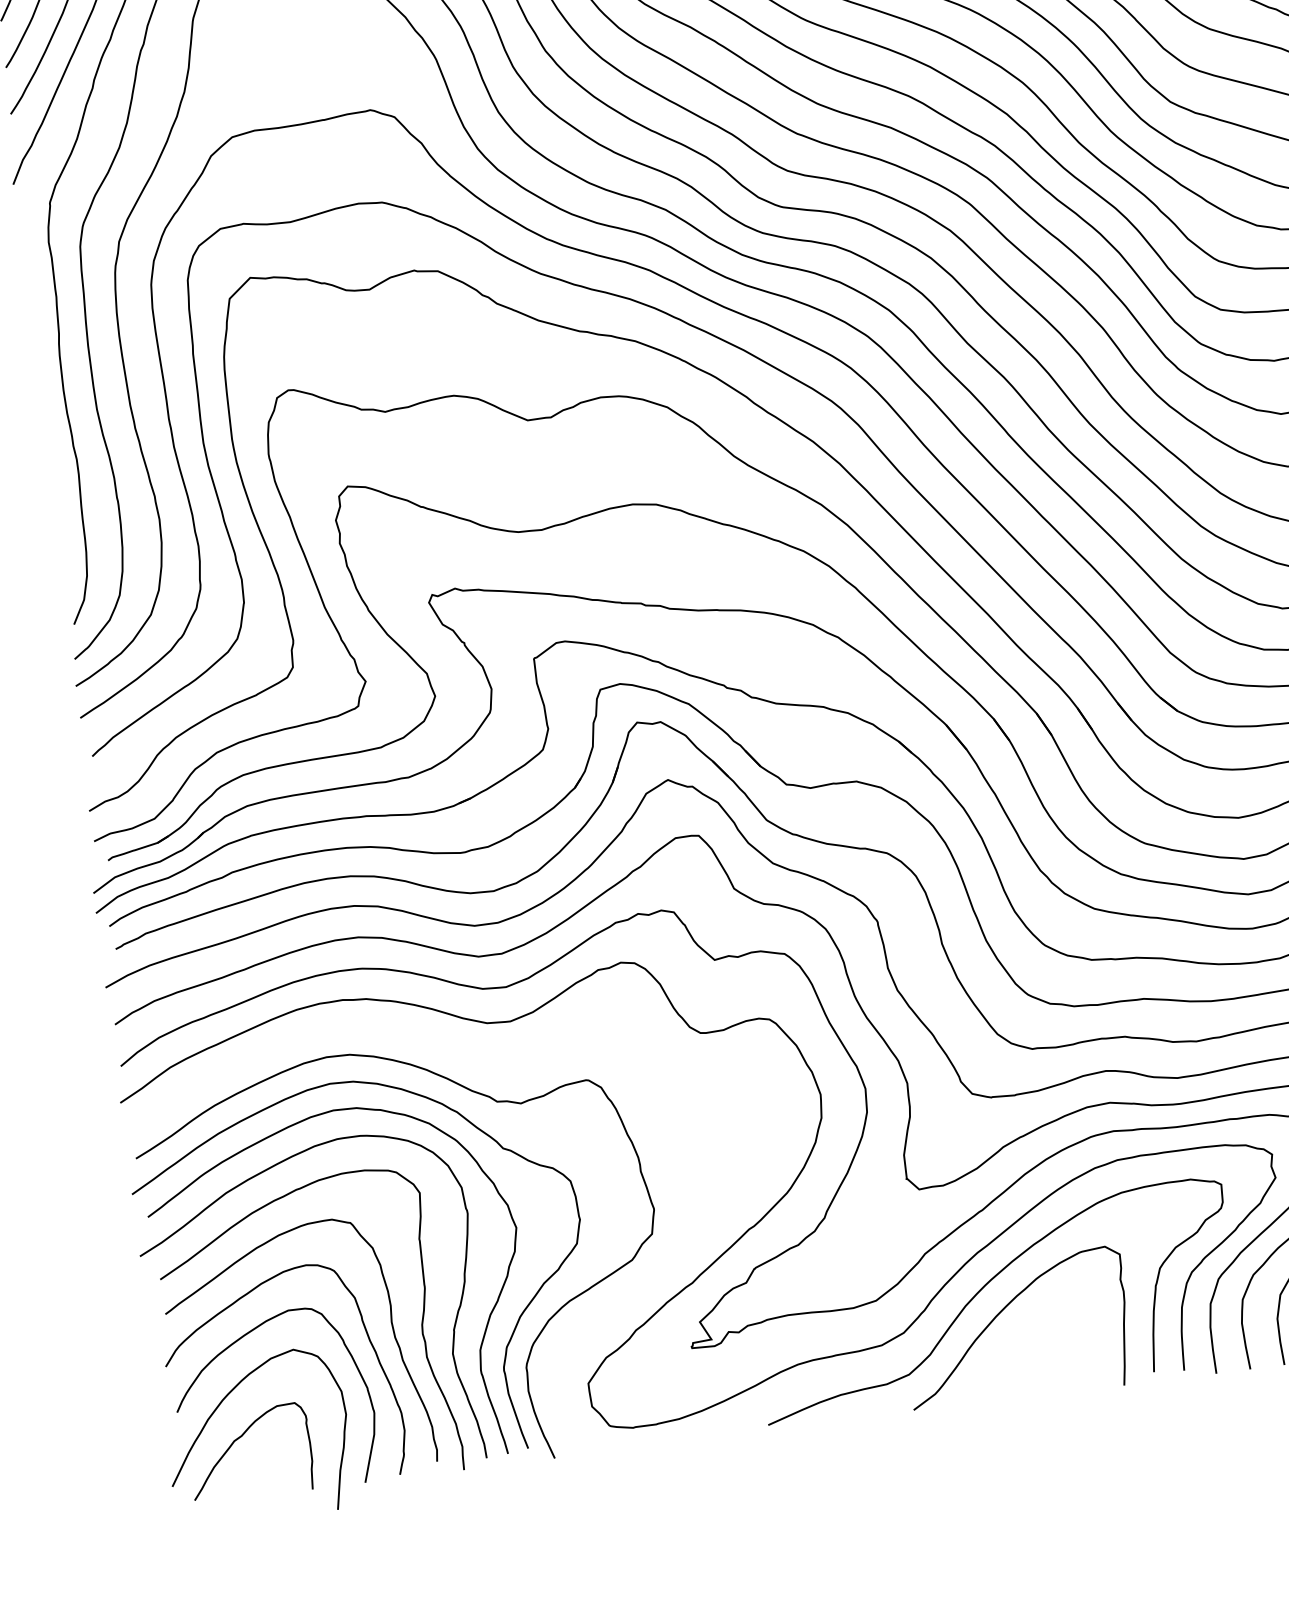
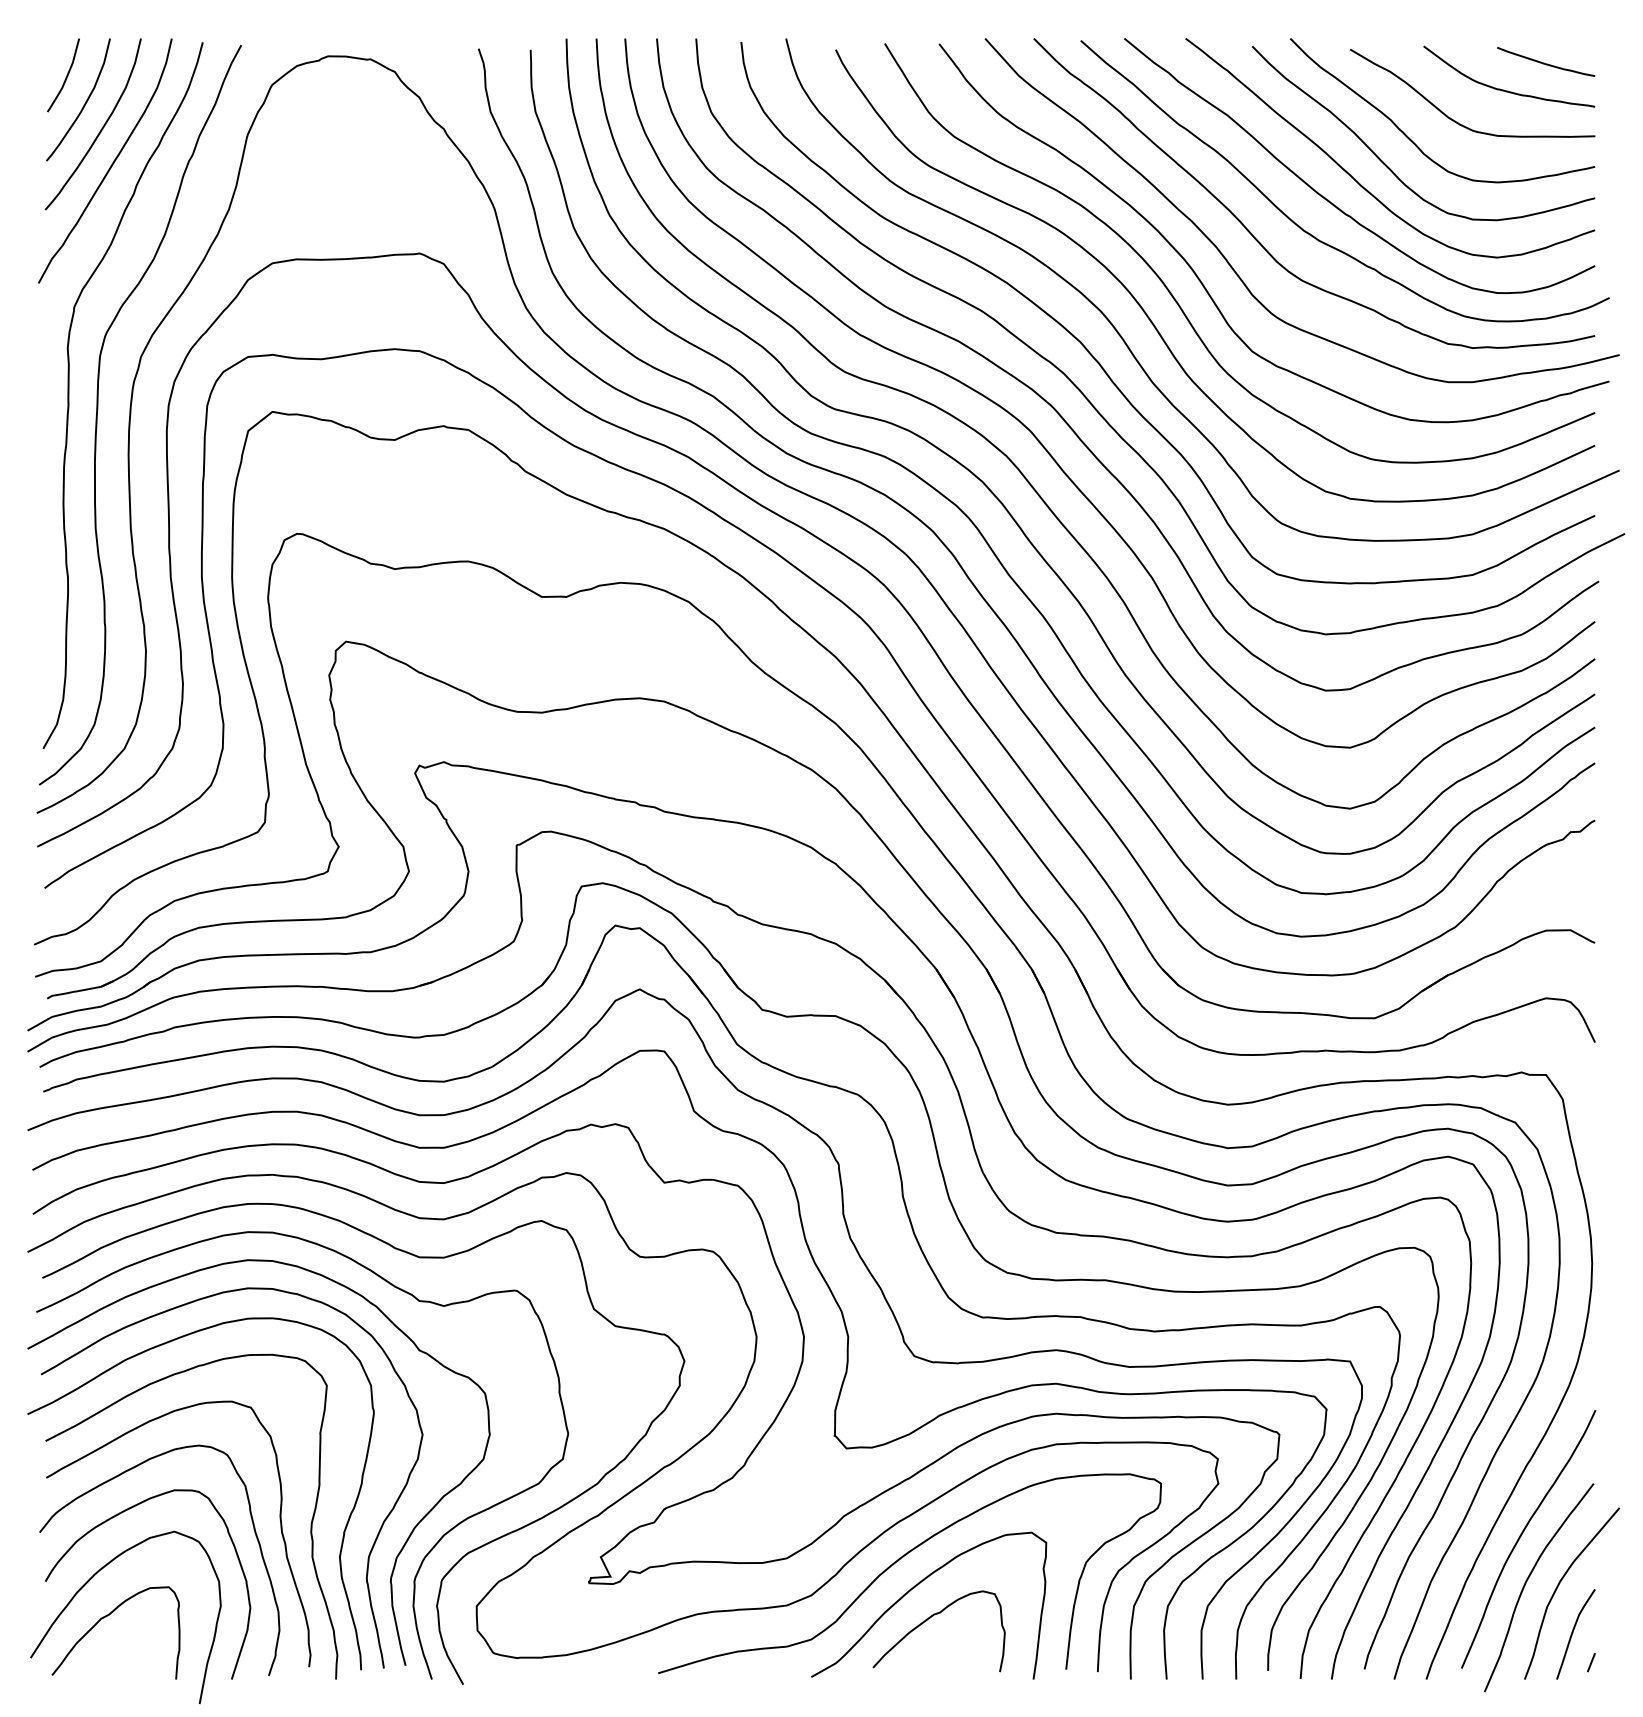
curve: (570, 1336) -> (464, 1554), added
curve: (1018, 1341) -> (929, 1619), added

